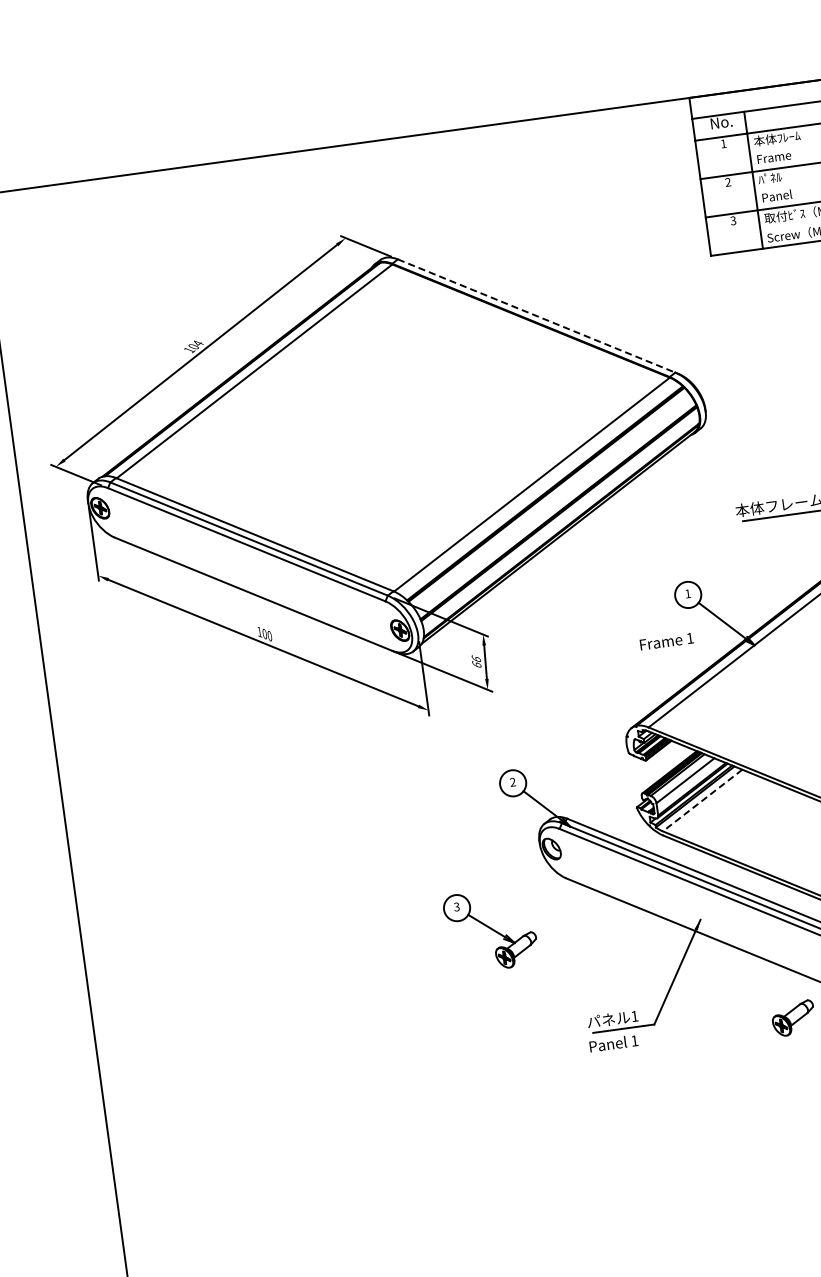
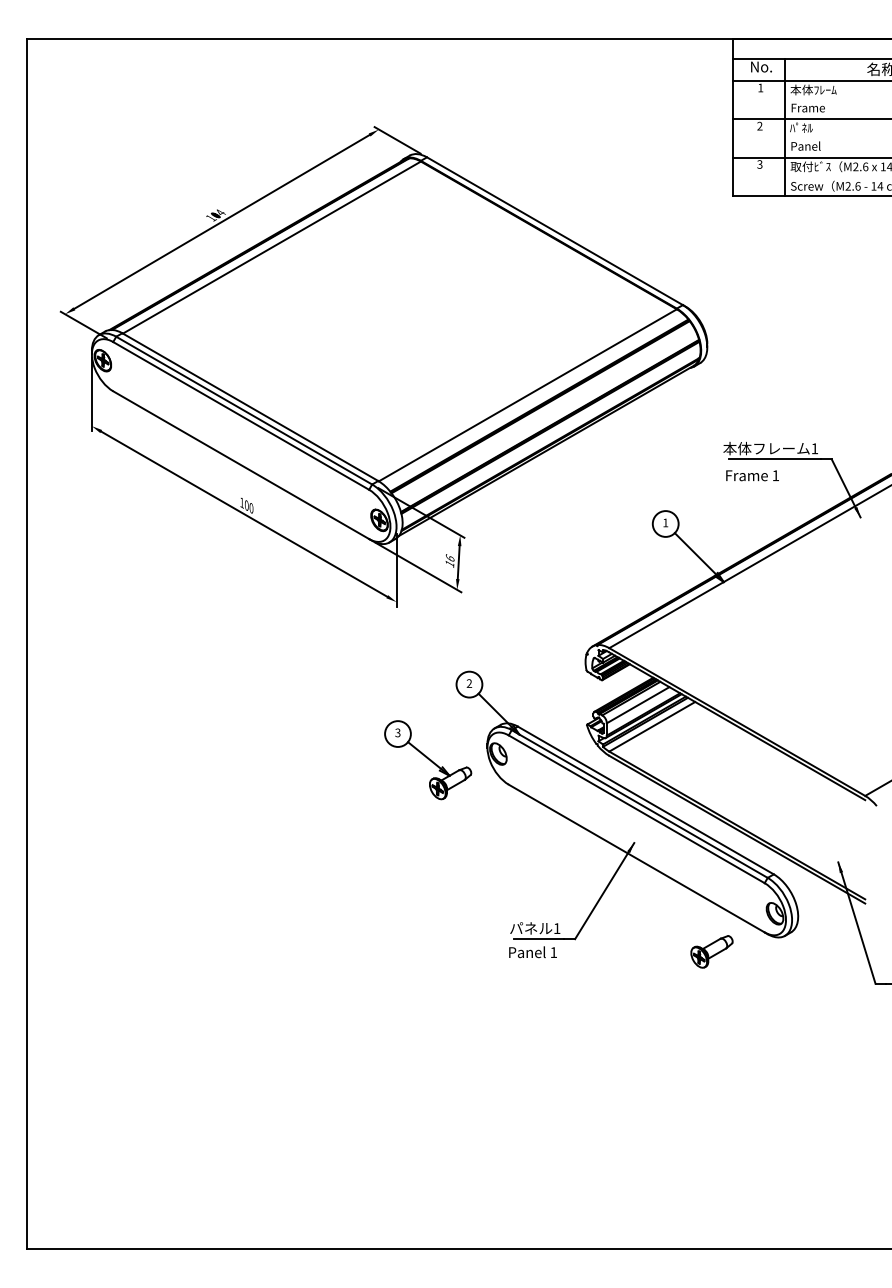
line: (536, 316) -> (554, 231), dashed -> solid
text: (666, 641) -> (752, 475), moved
text: (476, 664) -> (449, 563), 66 -> 16
line: (702, 800) -> (652, 726), dashed -> solid
part: (491, 930) -> (428, 760), moved

